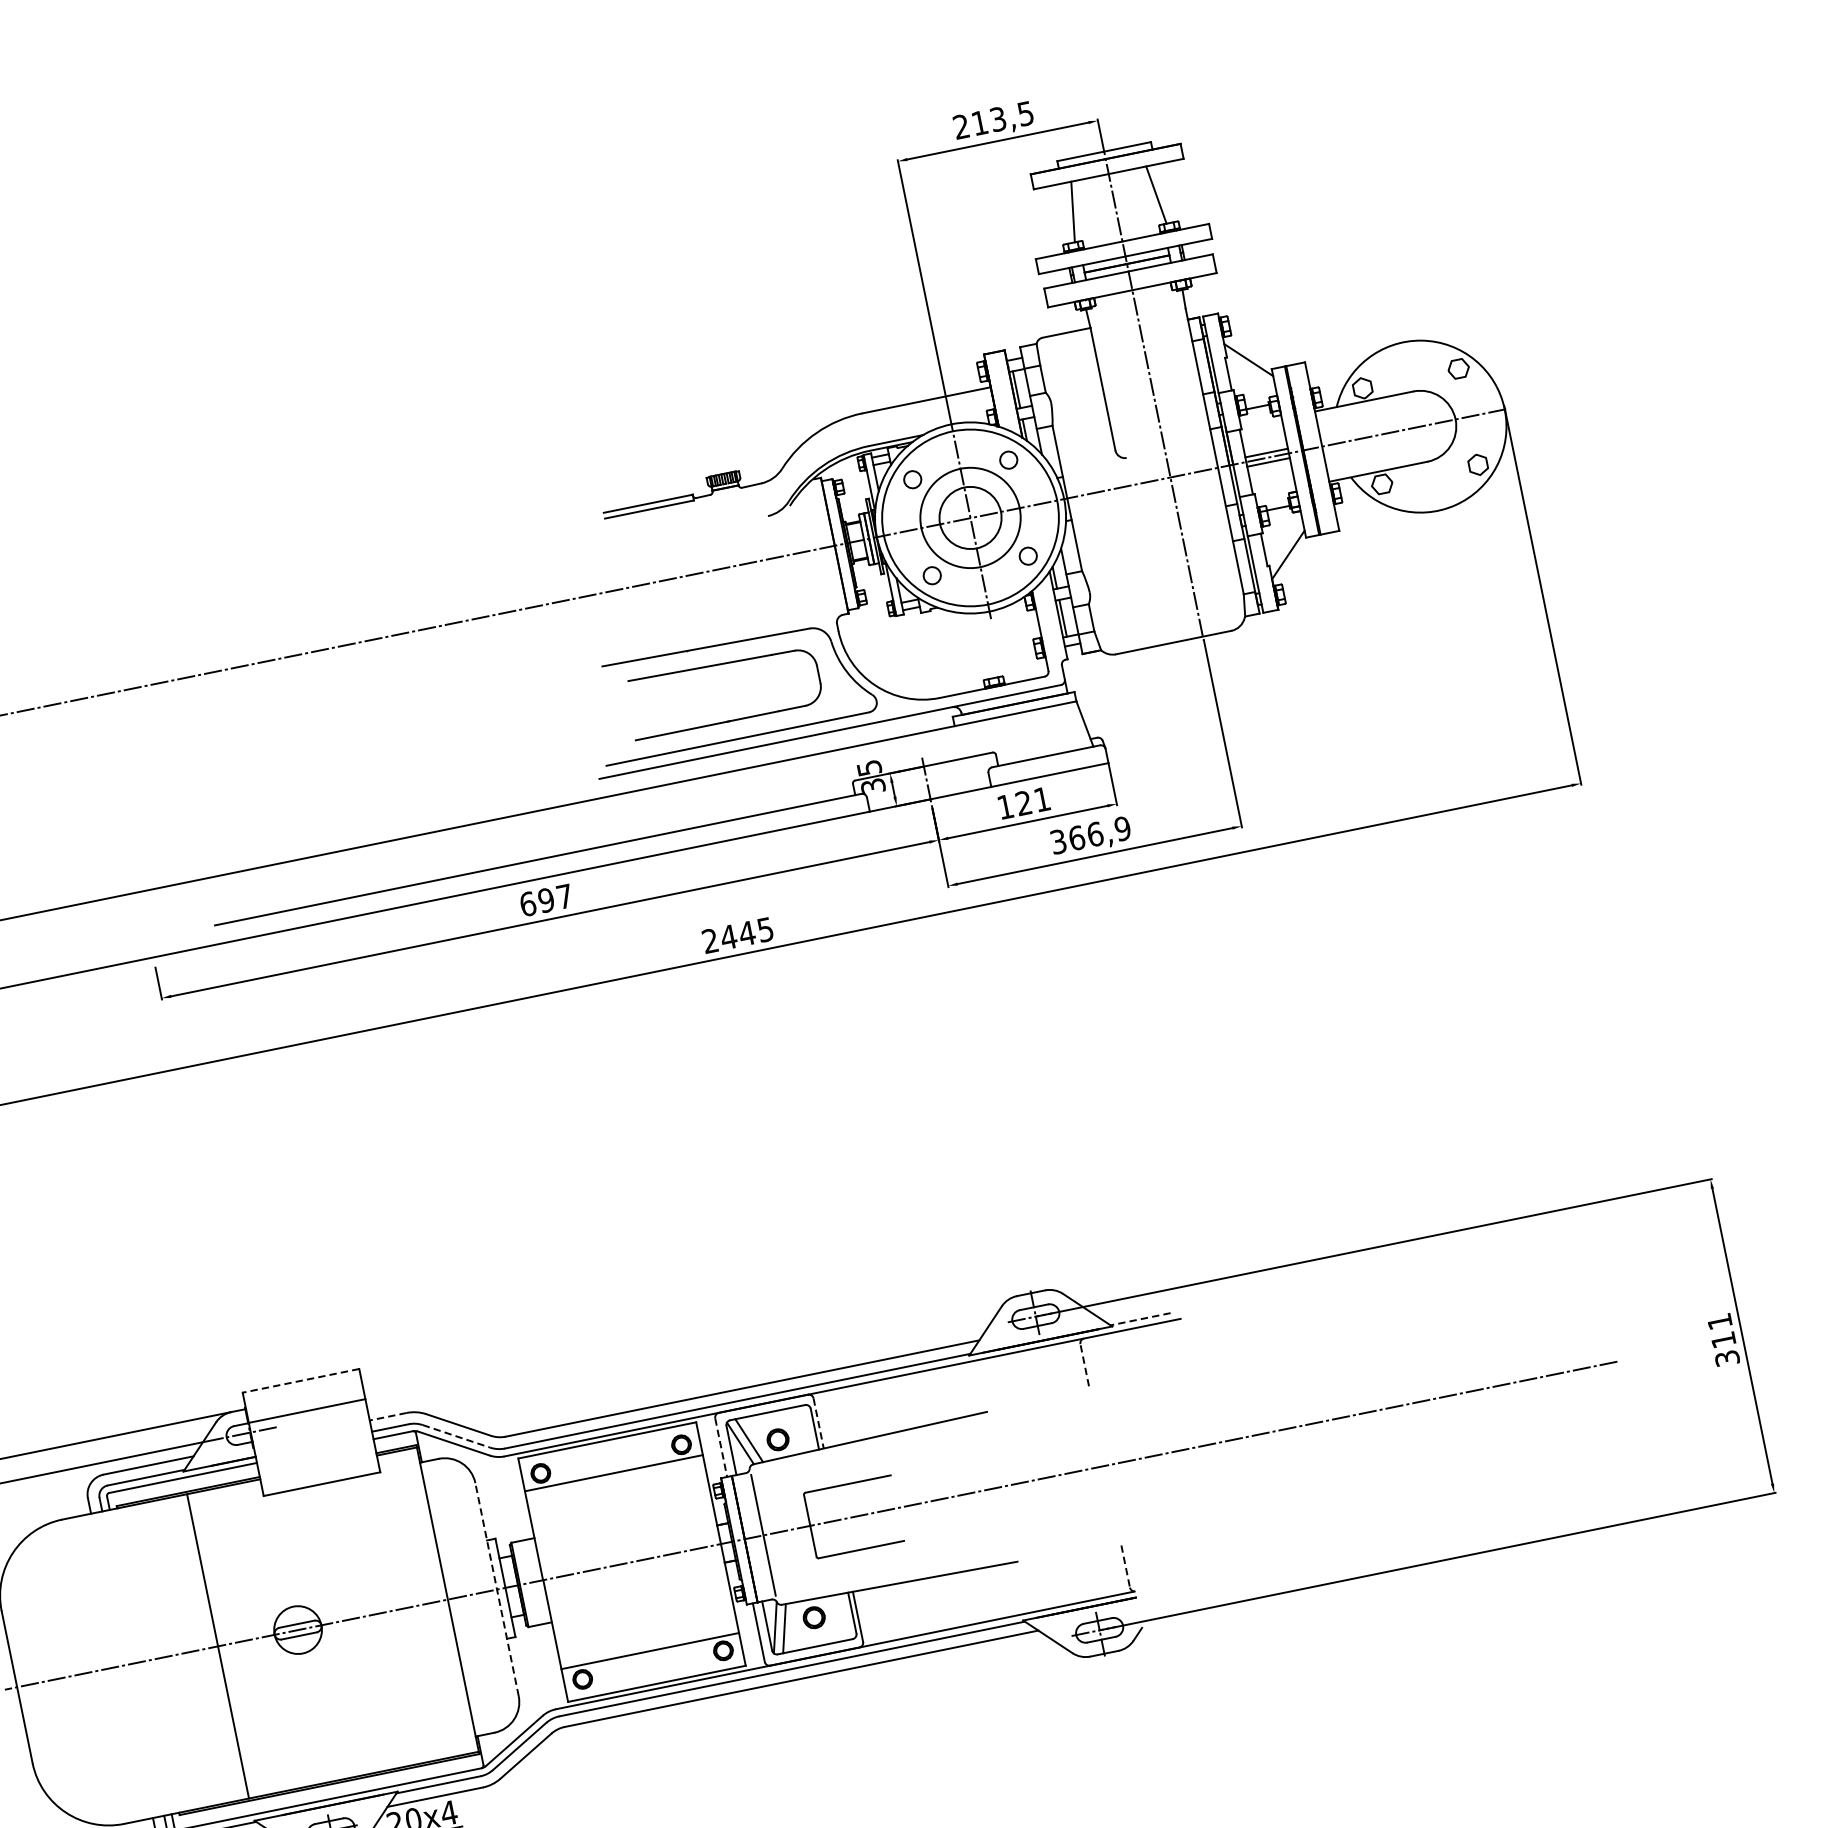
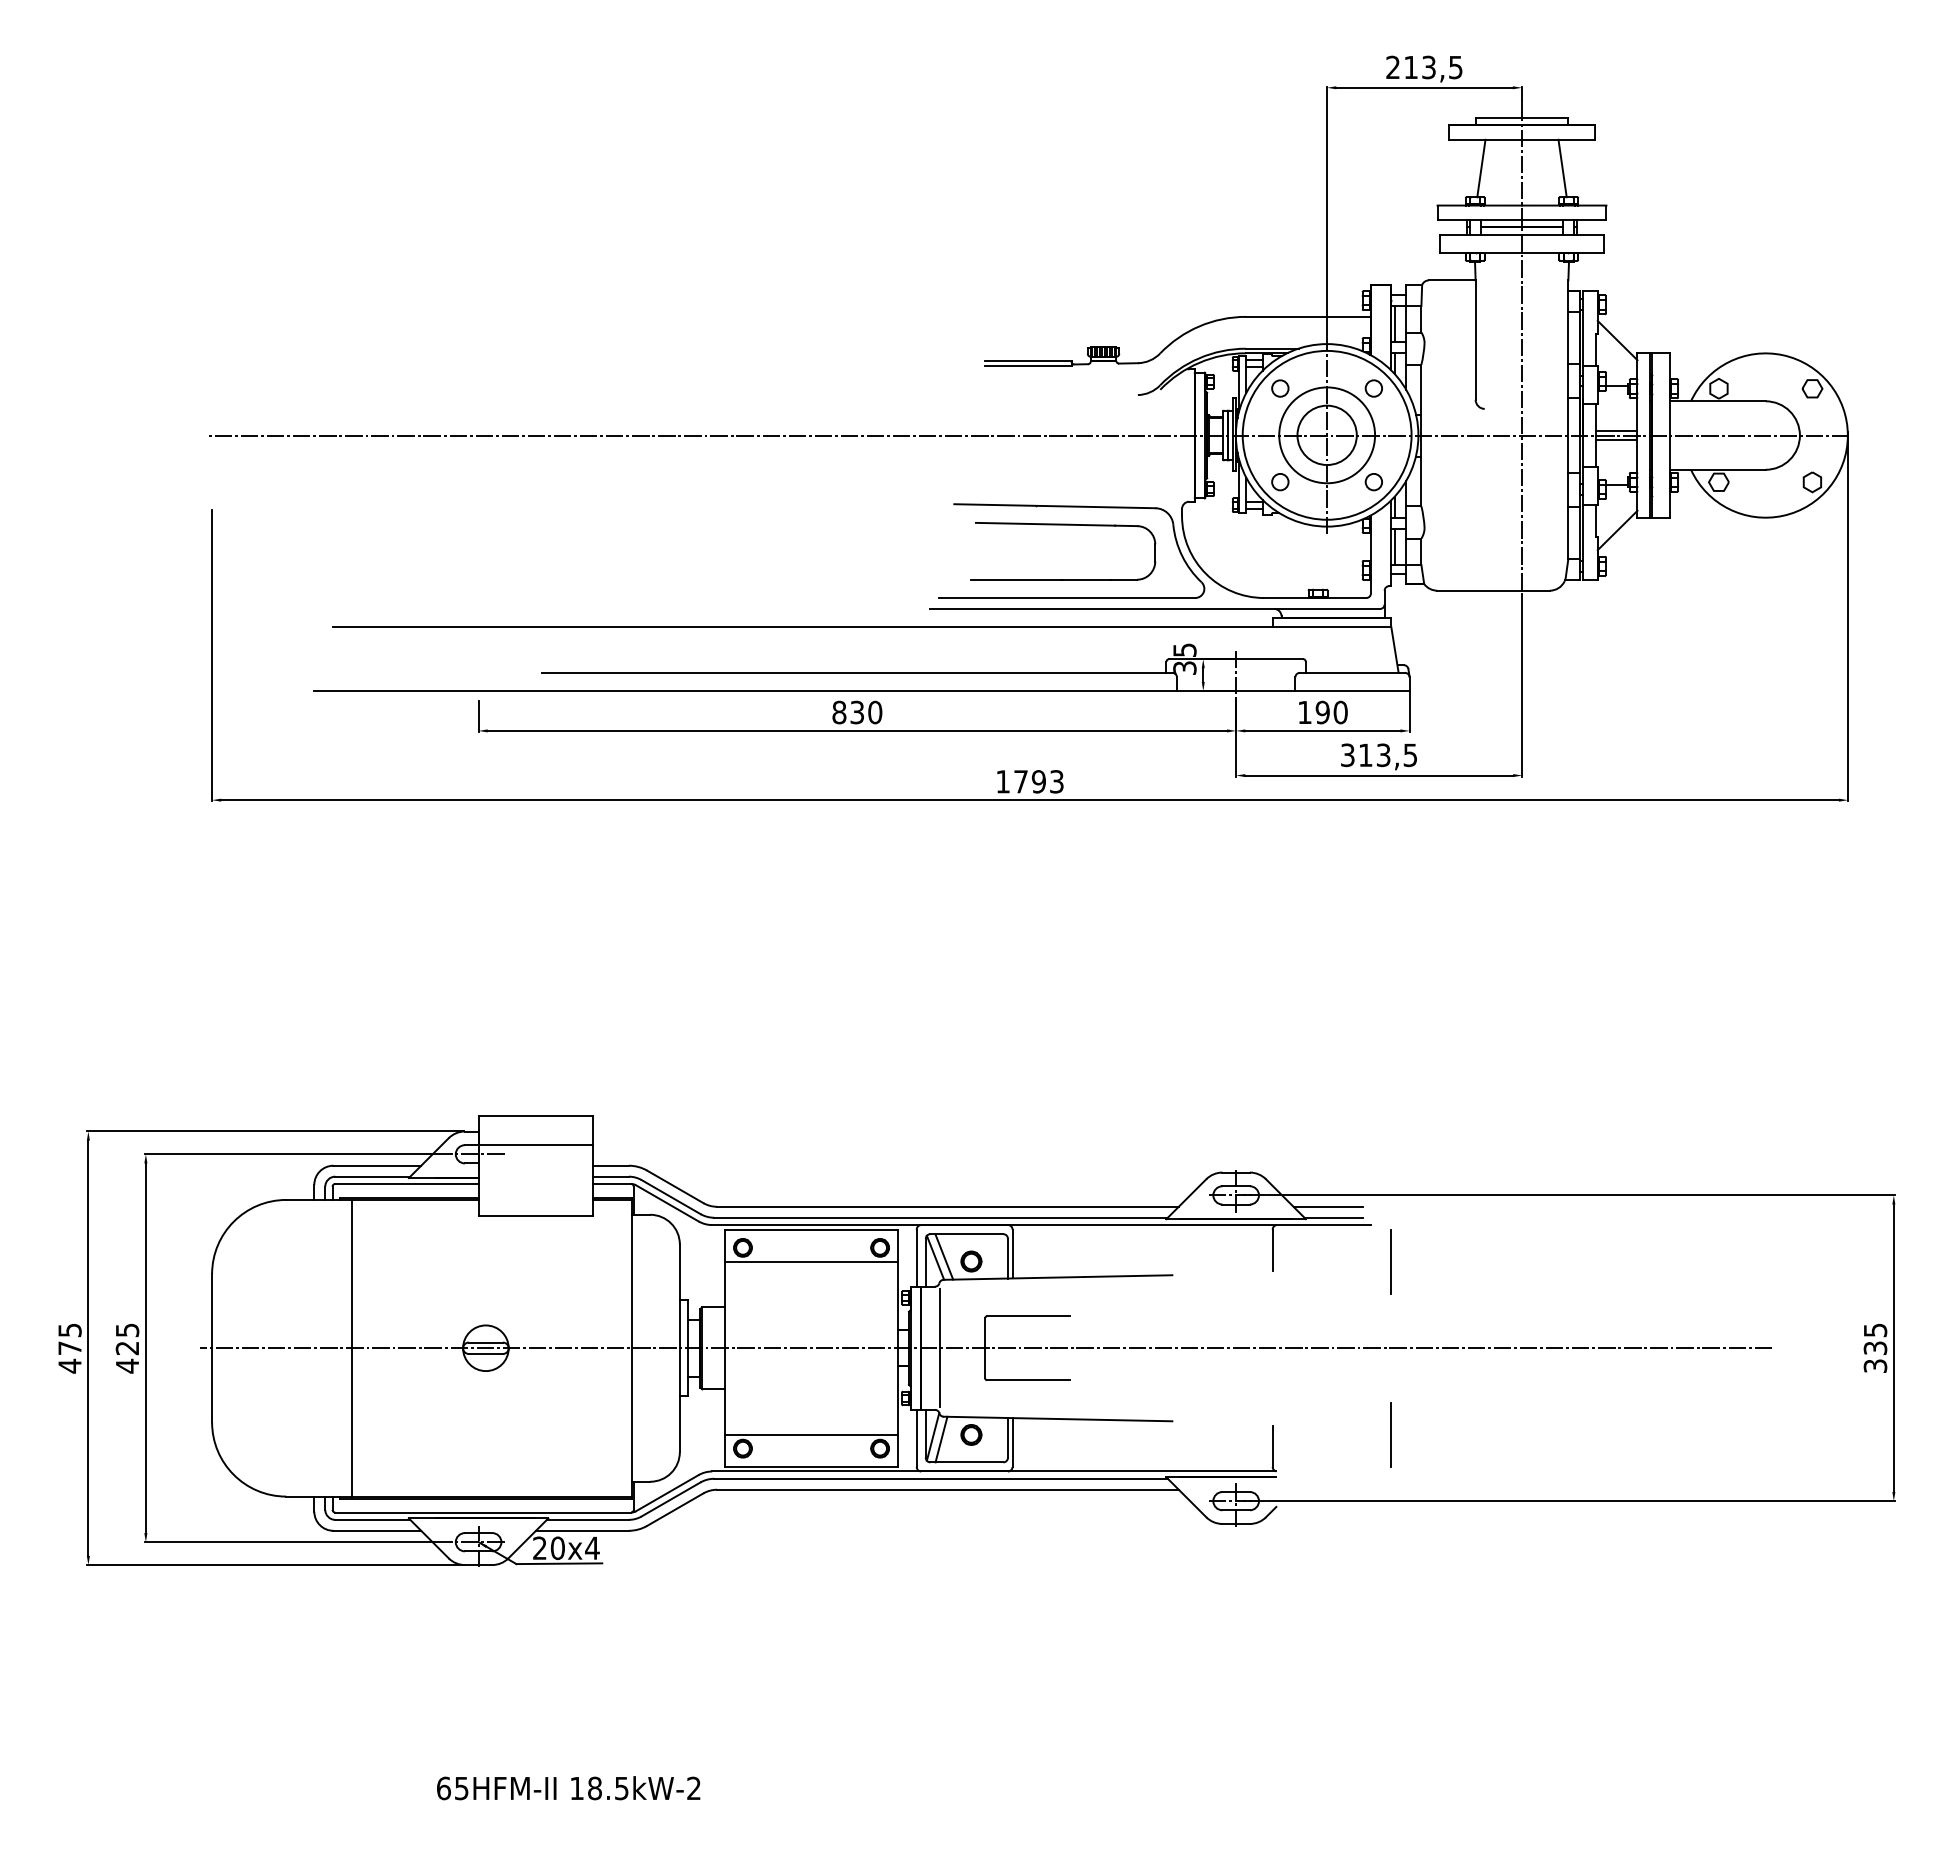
text: (1032, 801) -> (1331, 712), 121 -> 190
text: (1099, 833) -> (1387, 755), 366,9 -> 313,5
text: (546, 900) -> (857, 712), 697 -> 830
text: (737, 935) -> (1029, 781), 2445 -> 1793
line: (1131, 1308) -> (1327, 1206), added
line: (1140, 1319) -> (1333, 1217), dashed -> solid
text: (1721, 1330) -> (1875, 1338), 311 -> 335
line: (1208, 1352) -> (1391, 1261), added
line: (1084, 1365) -> (1272, 1250), dashed -> solid
line: (301, 1380) -> (536, 1115), dashed -> solid
line: (387, 1416) -> (610, 1165), dashed -> solid
line: (818, 1423) -> (1012, 1254), dashed -> solid
line: (456, 1436) -> (671, 1197), dashed -> solid
line: (721, 1448) -> (916, 1258), dashed -> solid
line: (1245, 1529) -> (1391, 1434), added
line: (1125, 1566) -> (1272, 1446), dashed -> solid
line: (496, 1589) -> (679, 1348), dashed -> solid
line: (217, 1645) -> (351, 1347), moved

